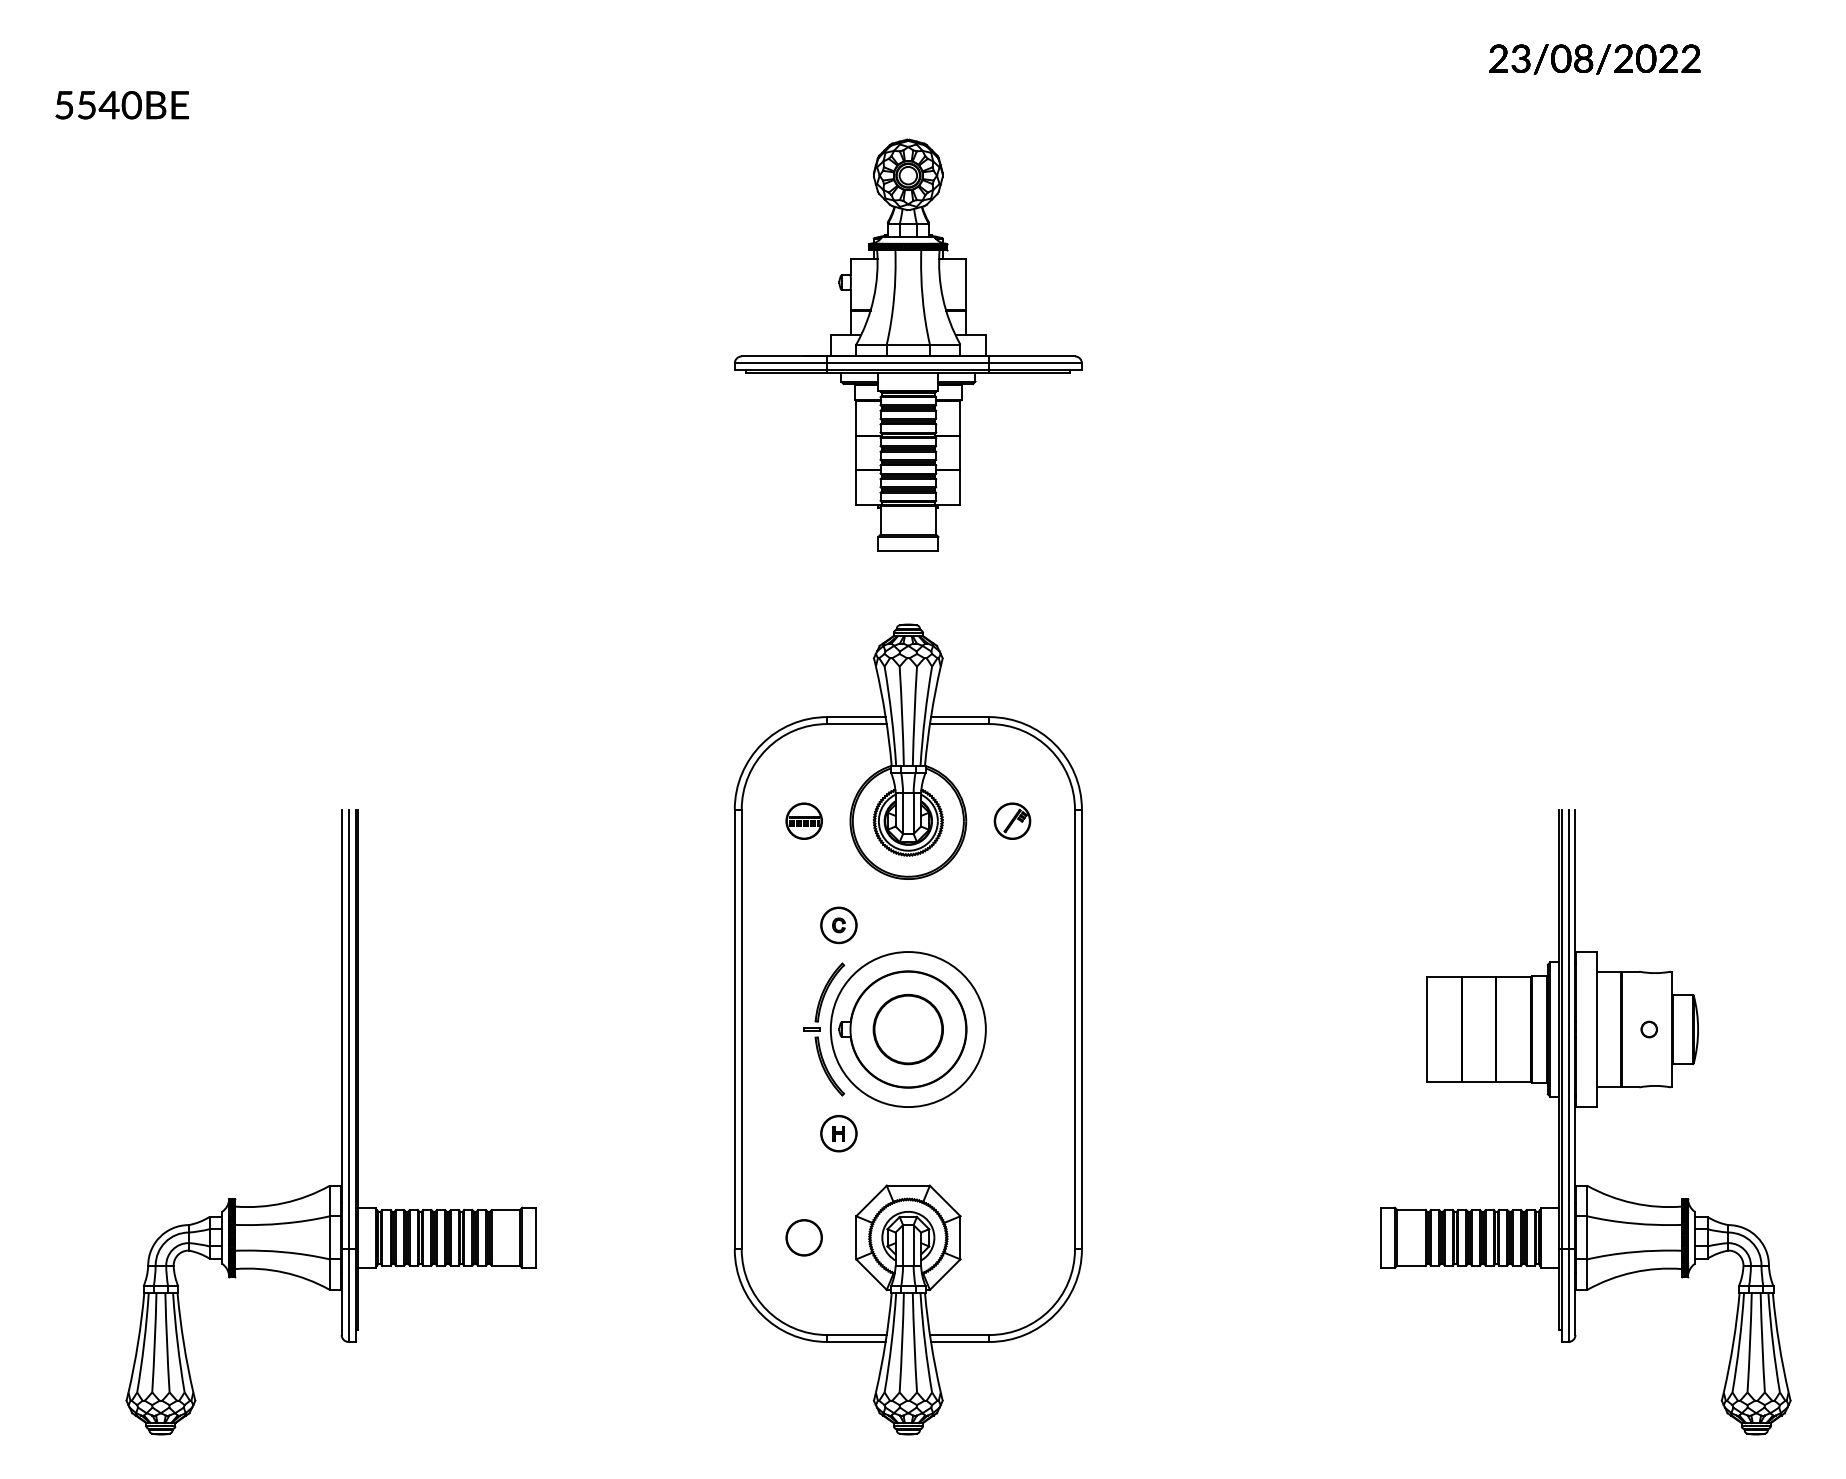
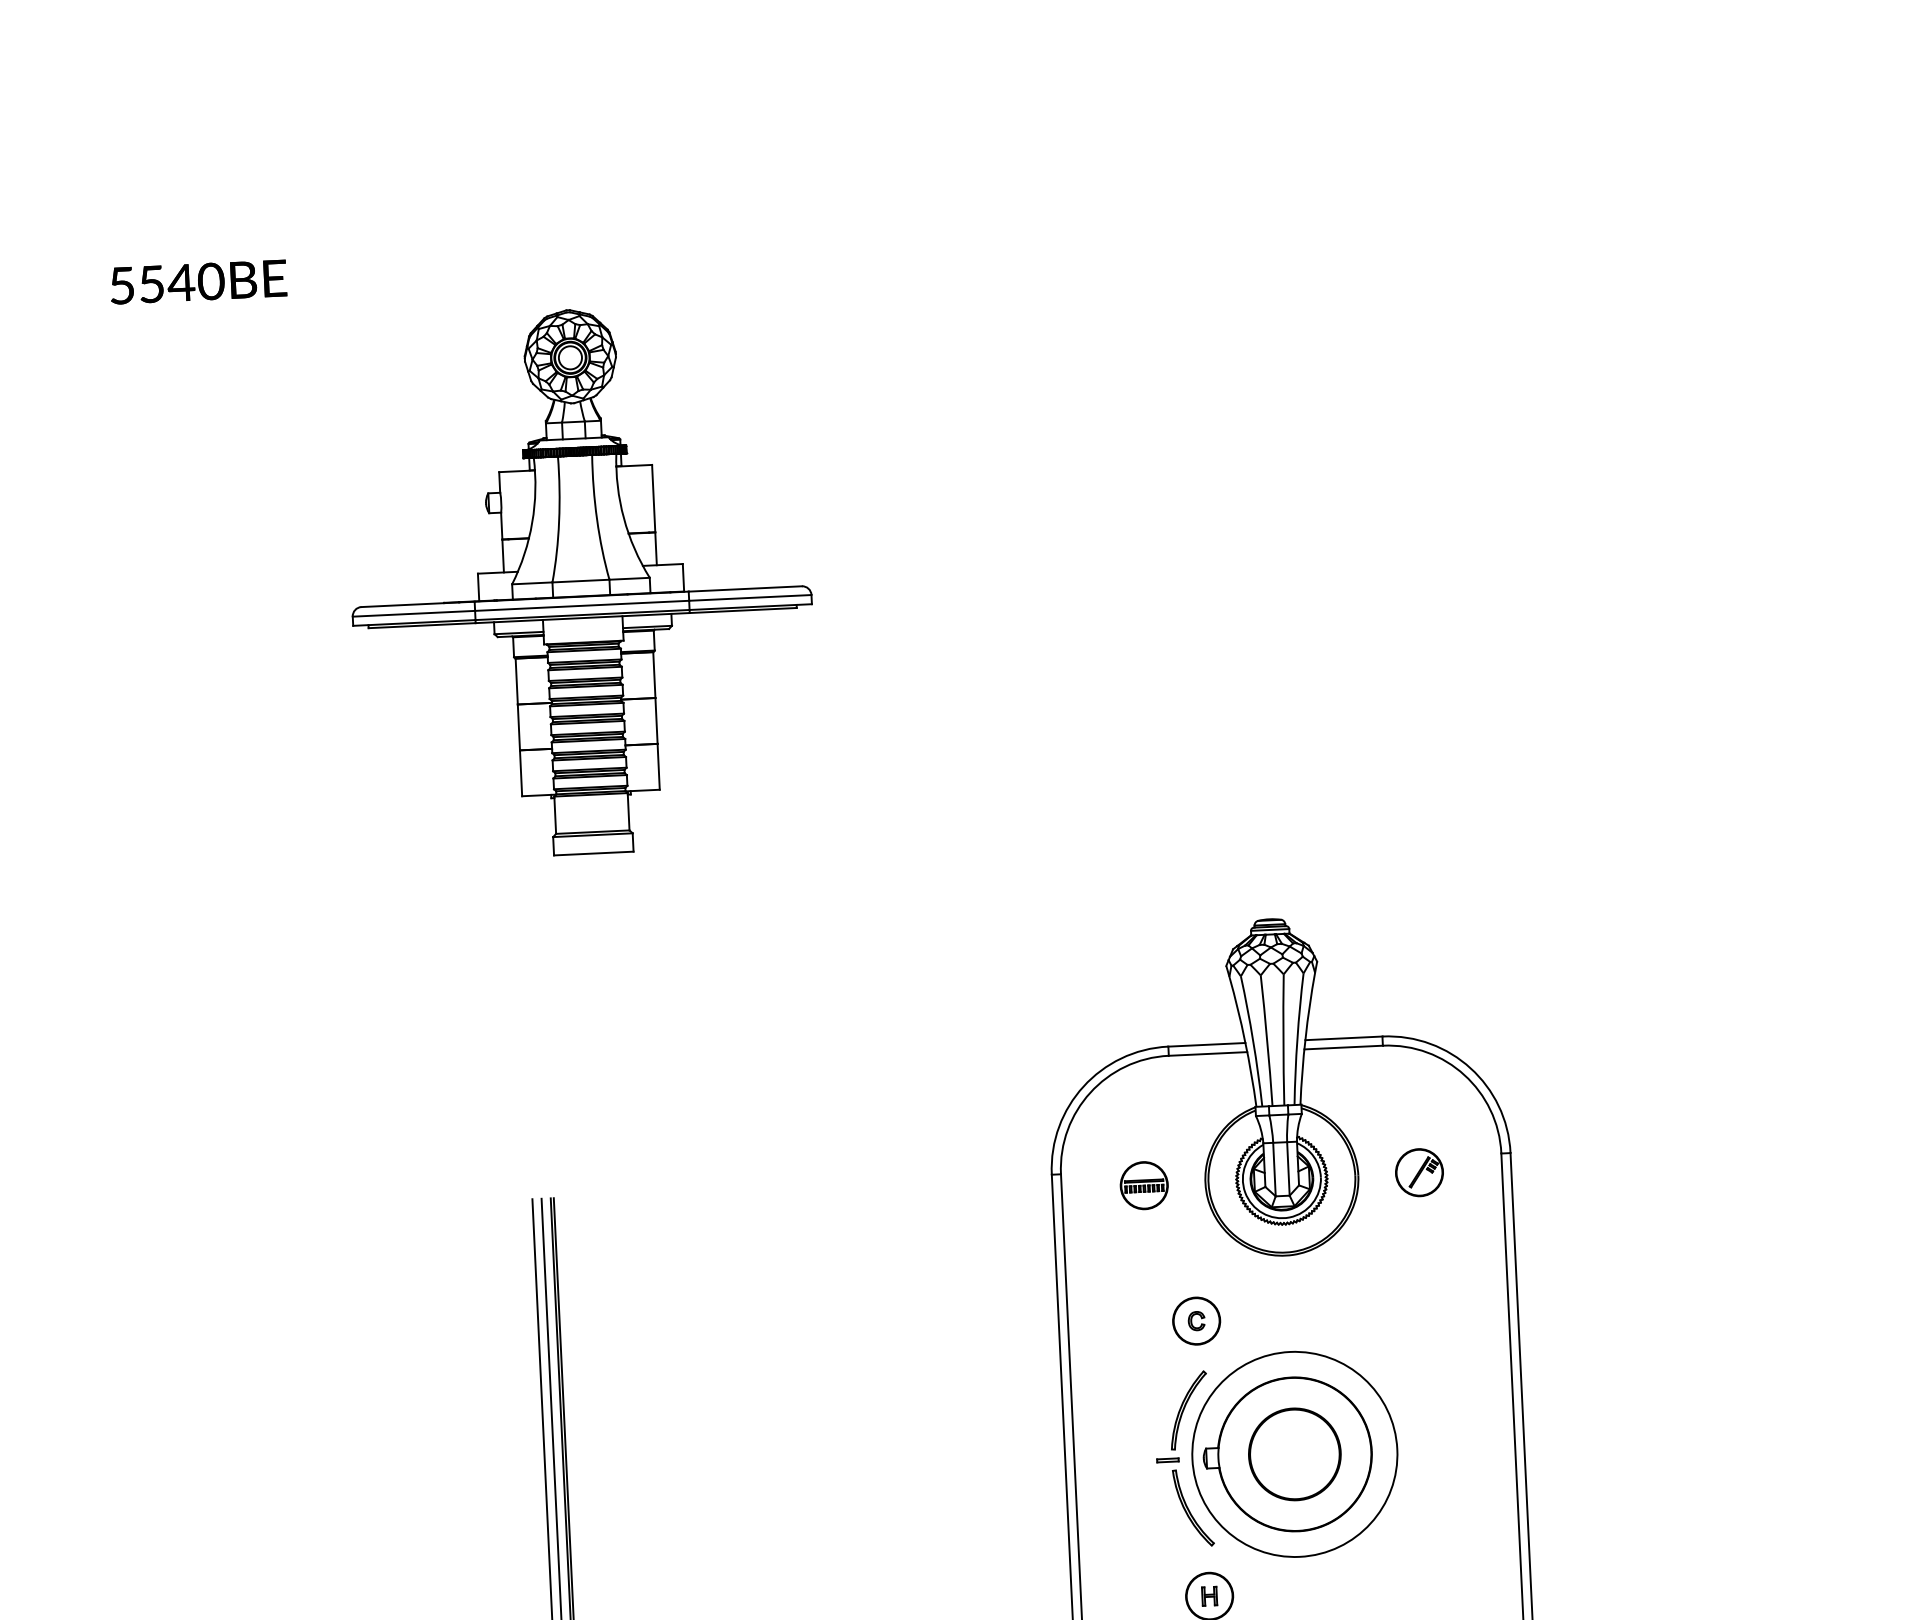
part: (908, 344) -> (581, 580), moved

